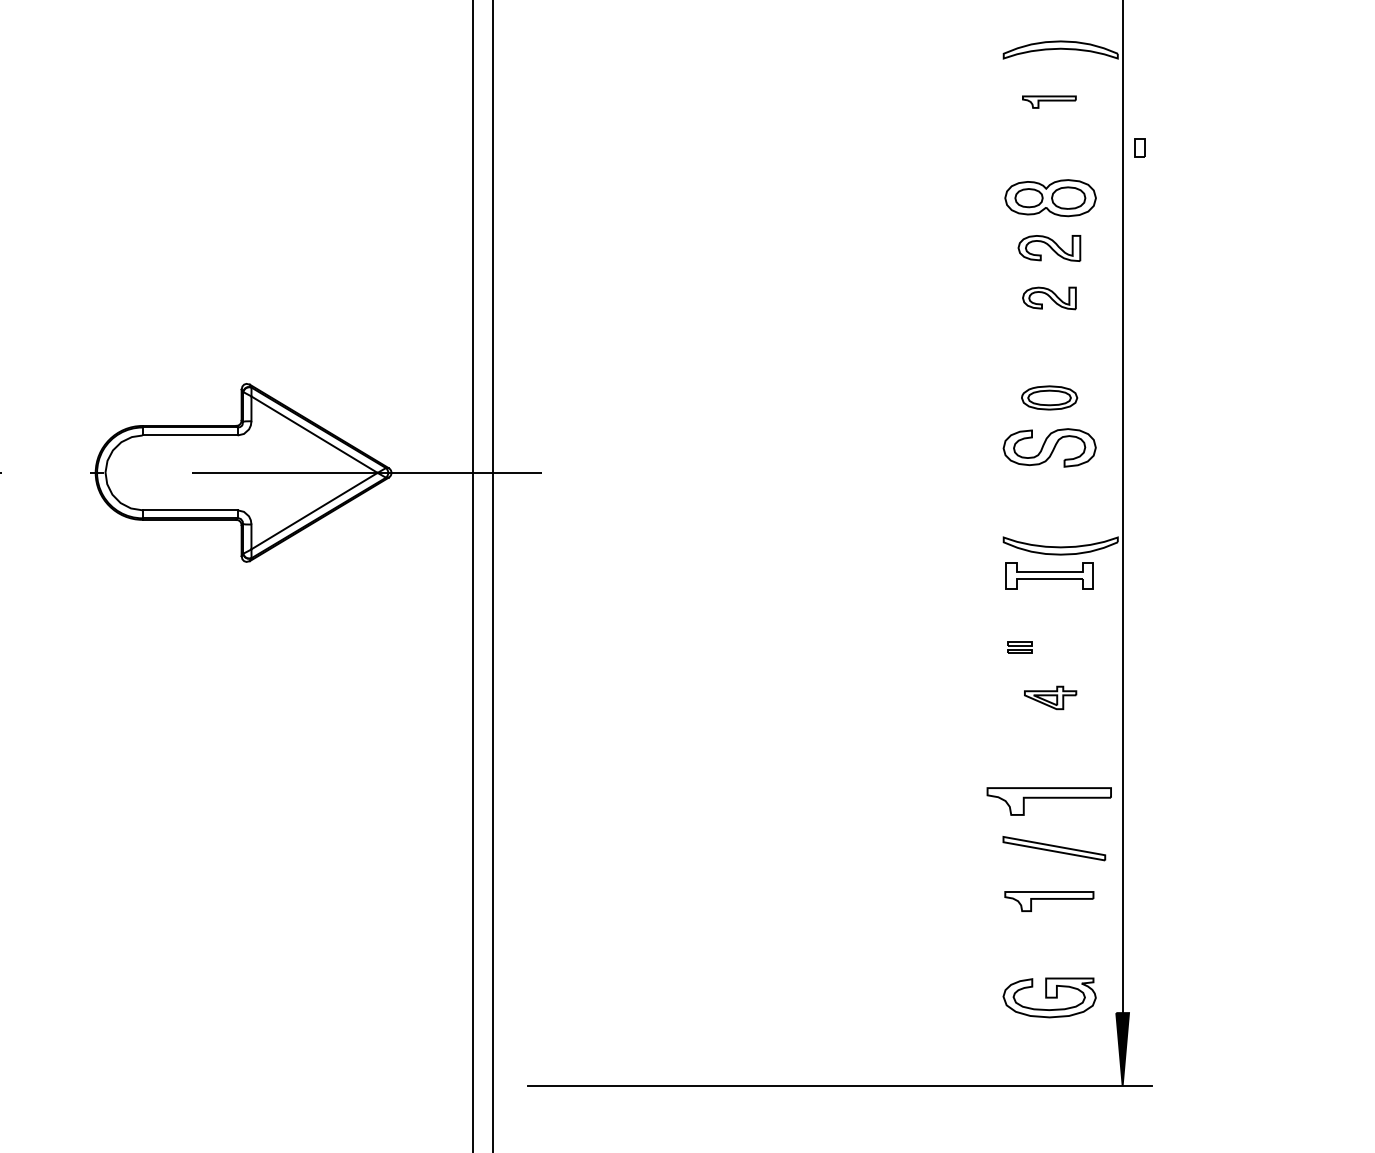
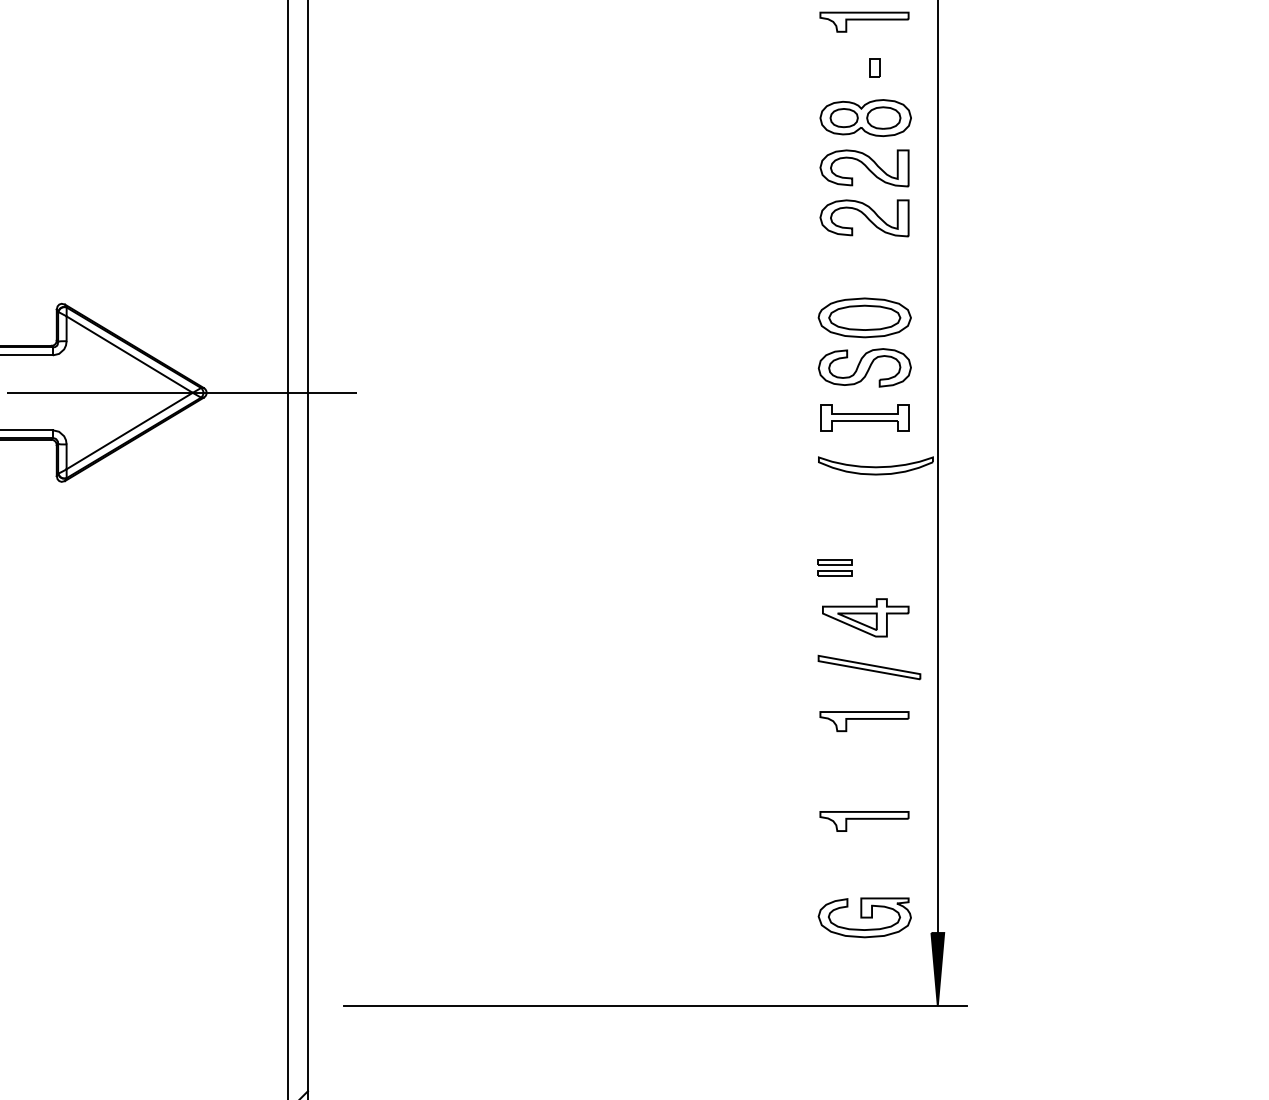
part: (1049, 101) -> (864, 21), size x1.67
part: (1139, 147) -> (874, 67), moved
part: (1049, 248) -> (864, 168), size x1.43
part: (1049, 298) -> (864, 218), size x1.67
part: (1049, 397) -> (864, 317), size x1.67
part: (1049, 575) -> (864, 417), moved
part: (1019, 647) -> (834, 567), size x1.43
part: (1050, 697) -> (865, 617), size x1.67
part: (1049, 801) -> (864, 721), size x0.71
part: (1054, 848) -> (869, 667), moved

